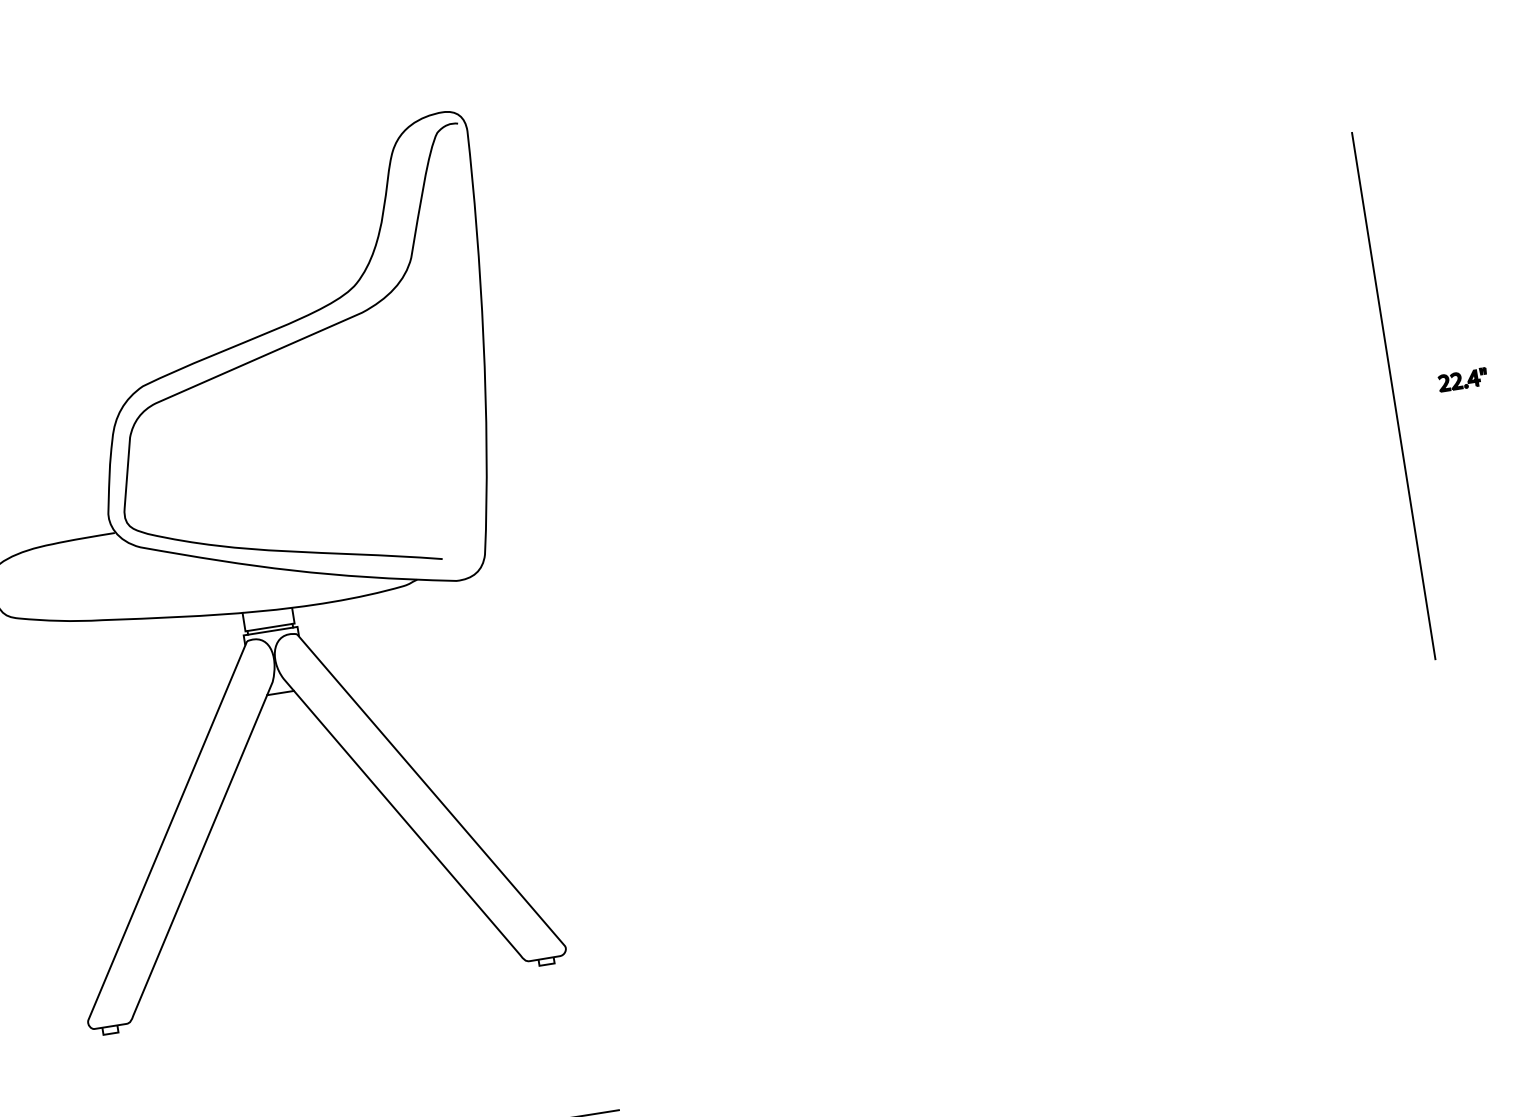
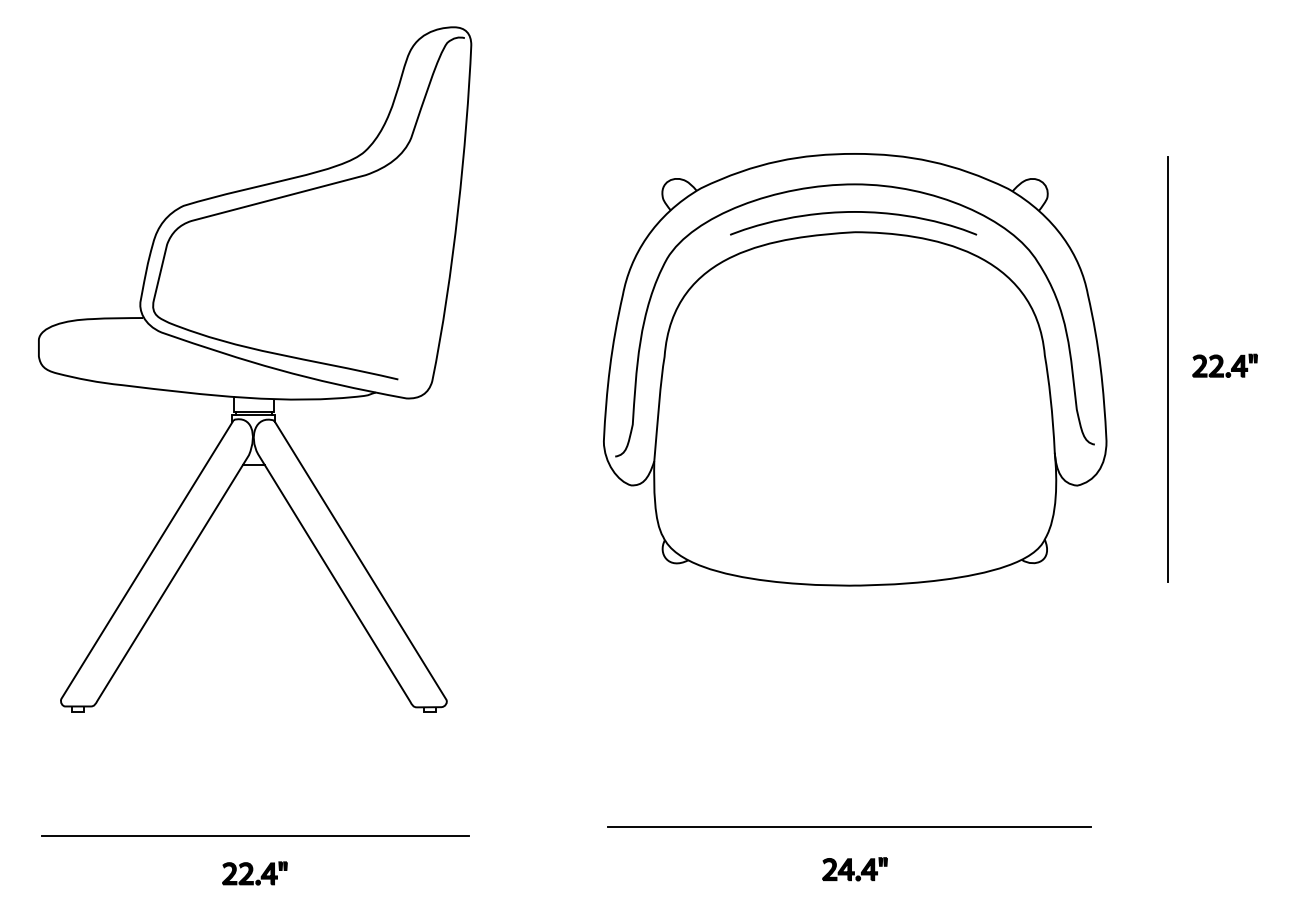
part: (1462, 379) -> (1224, 365), size x1.67
part: (1006, 457) -> (855, 369), added
line: (1088, 1025) -> (849, 827), added
part: (1103, 1076) -> (854, 869), added

